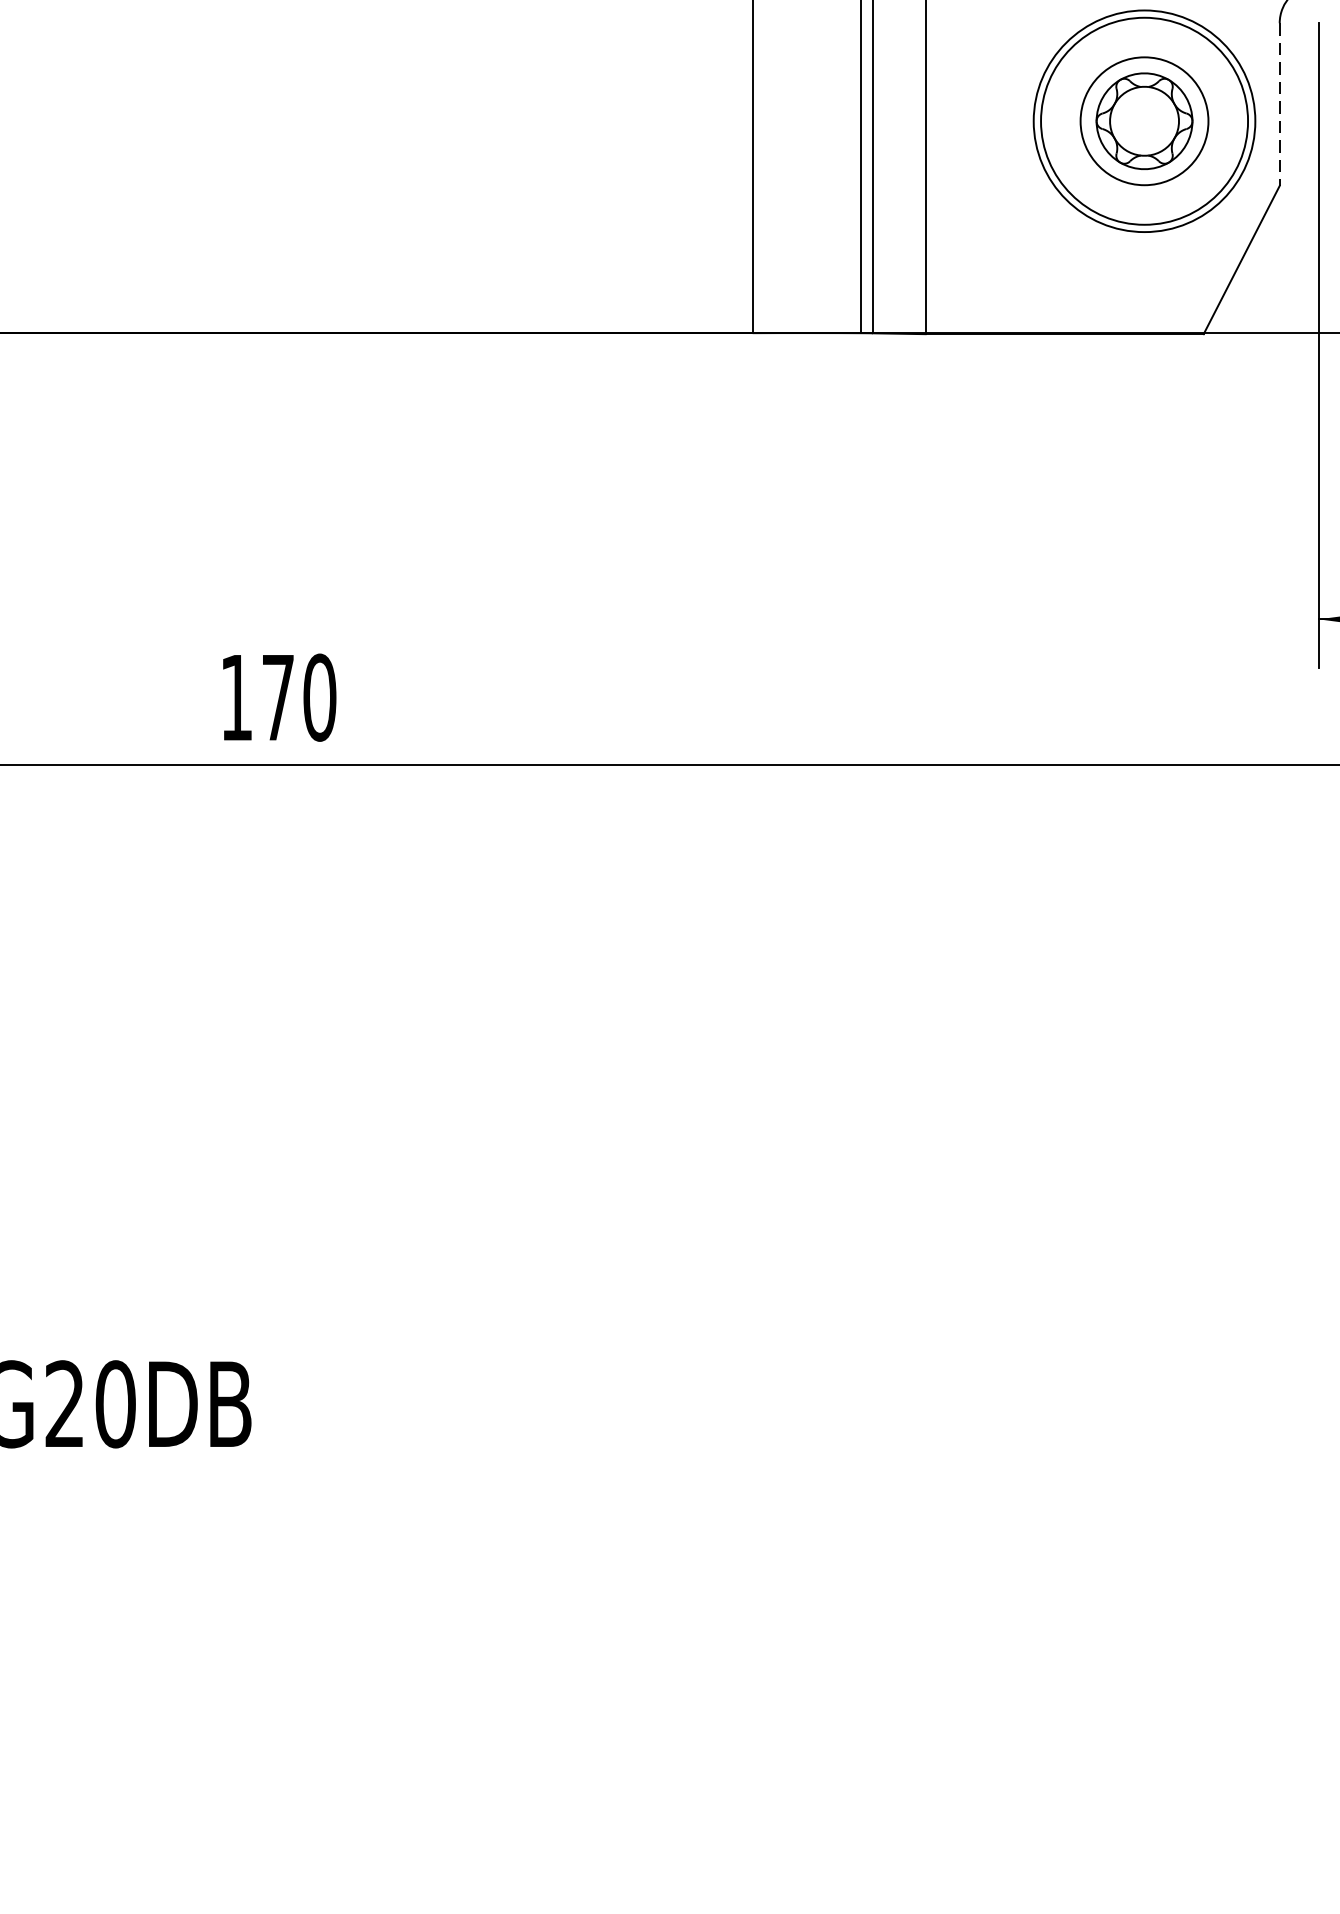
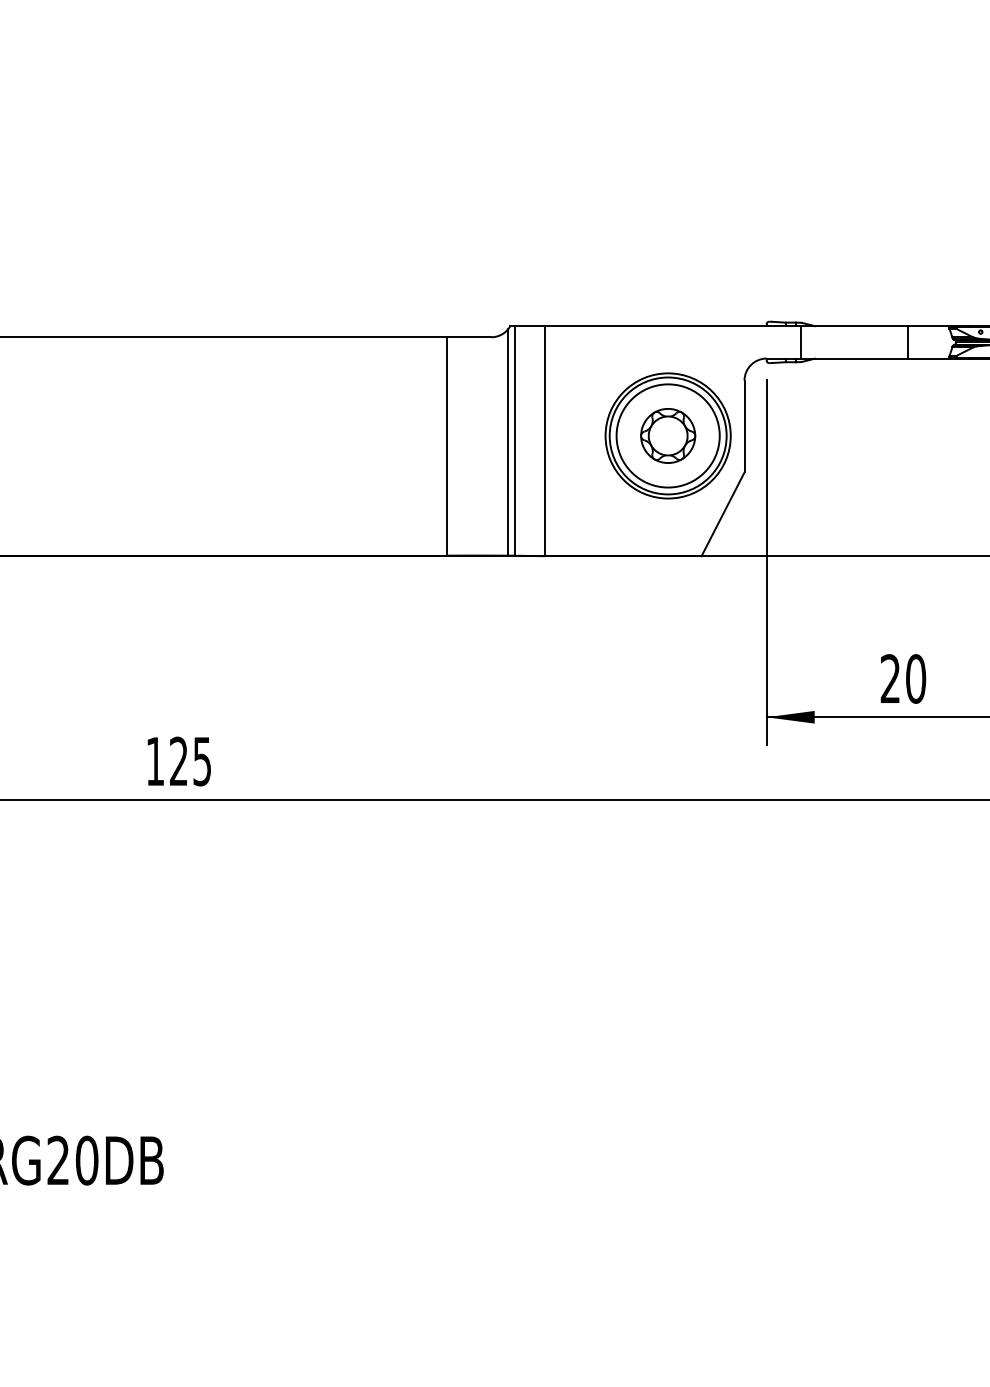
line: (1279, 104) -> (744, 426), dashed -> solid
circle: (1143, 120) -> (667, 435), size x1.43
text: (298, 697) -> (190, 761), 170 -> 125

